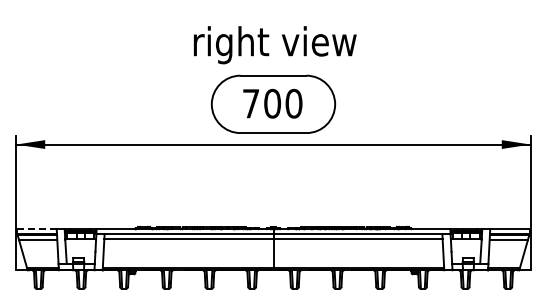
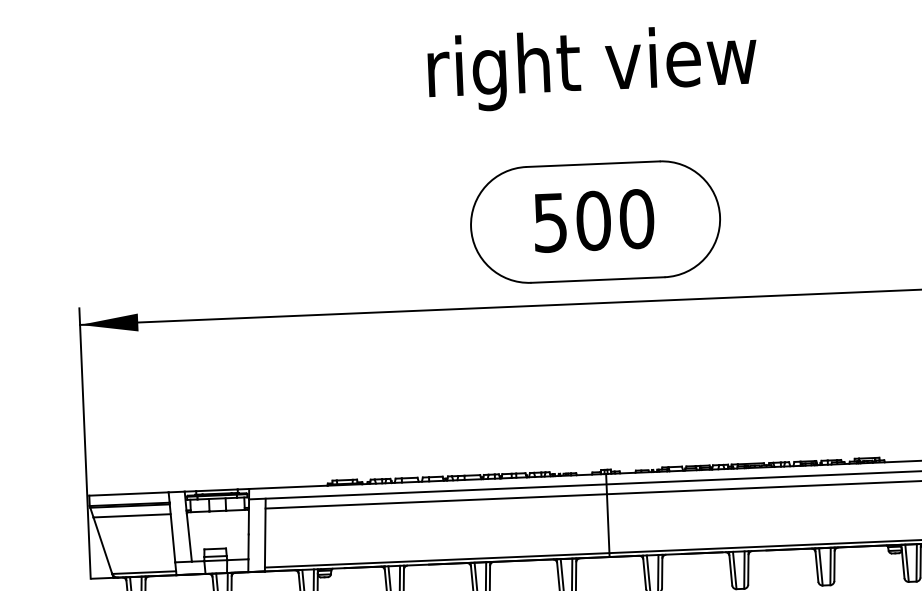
text: (275, 45) -> (593, 68), moved
text: (250, 103) -> (549, 222), 700 -> 500
line: (37, 229) -> (129, 494), dashed -> solid

